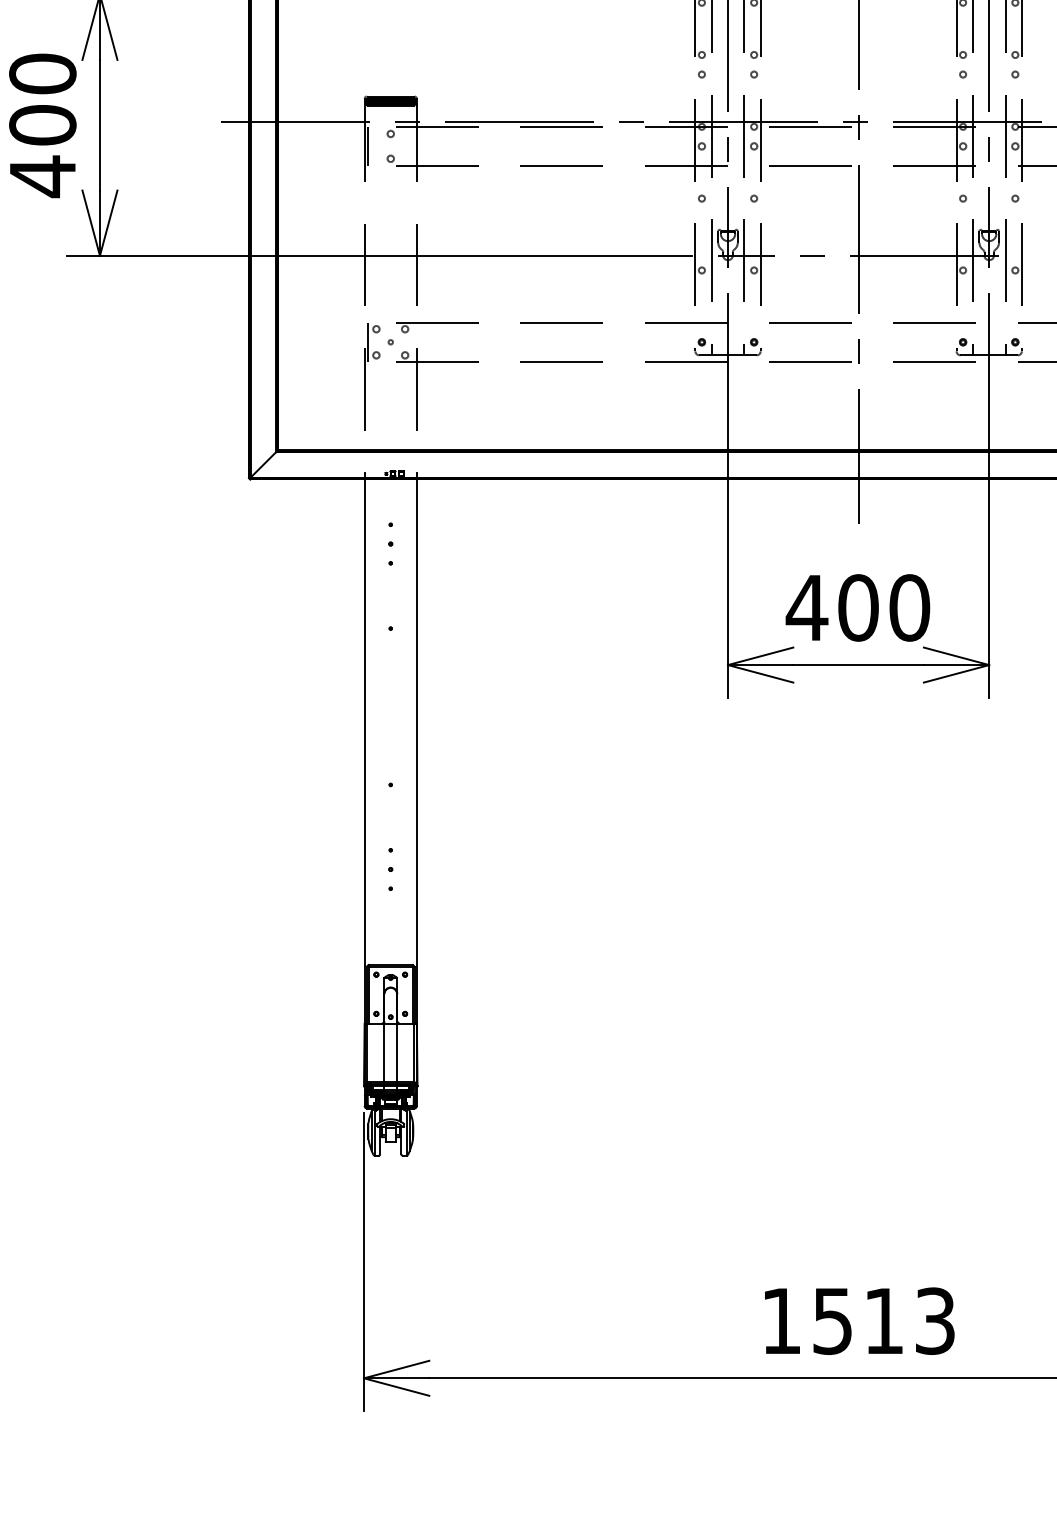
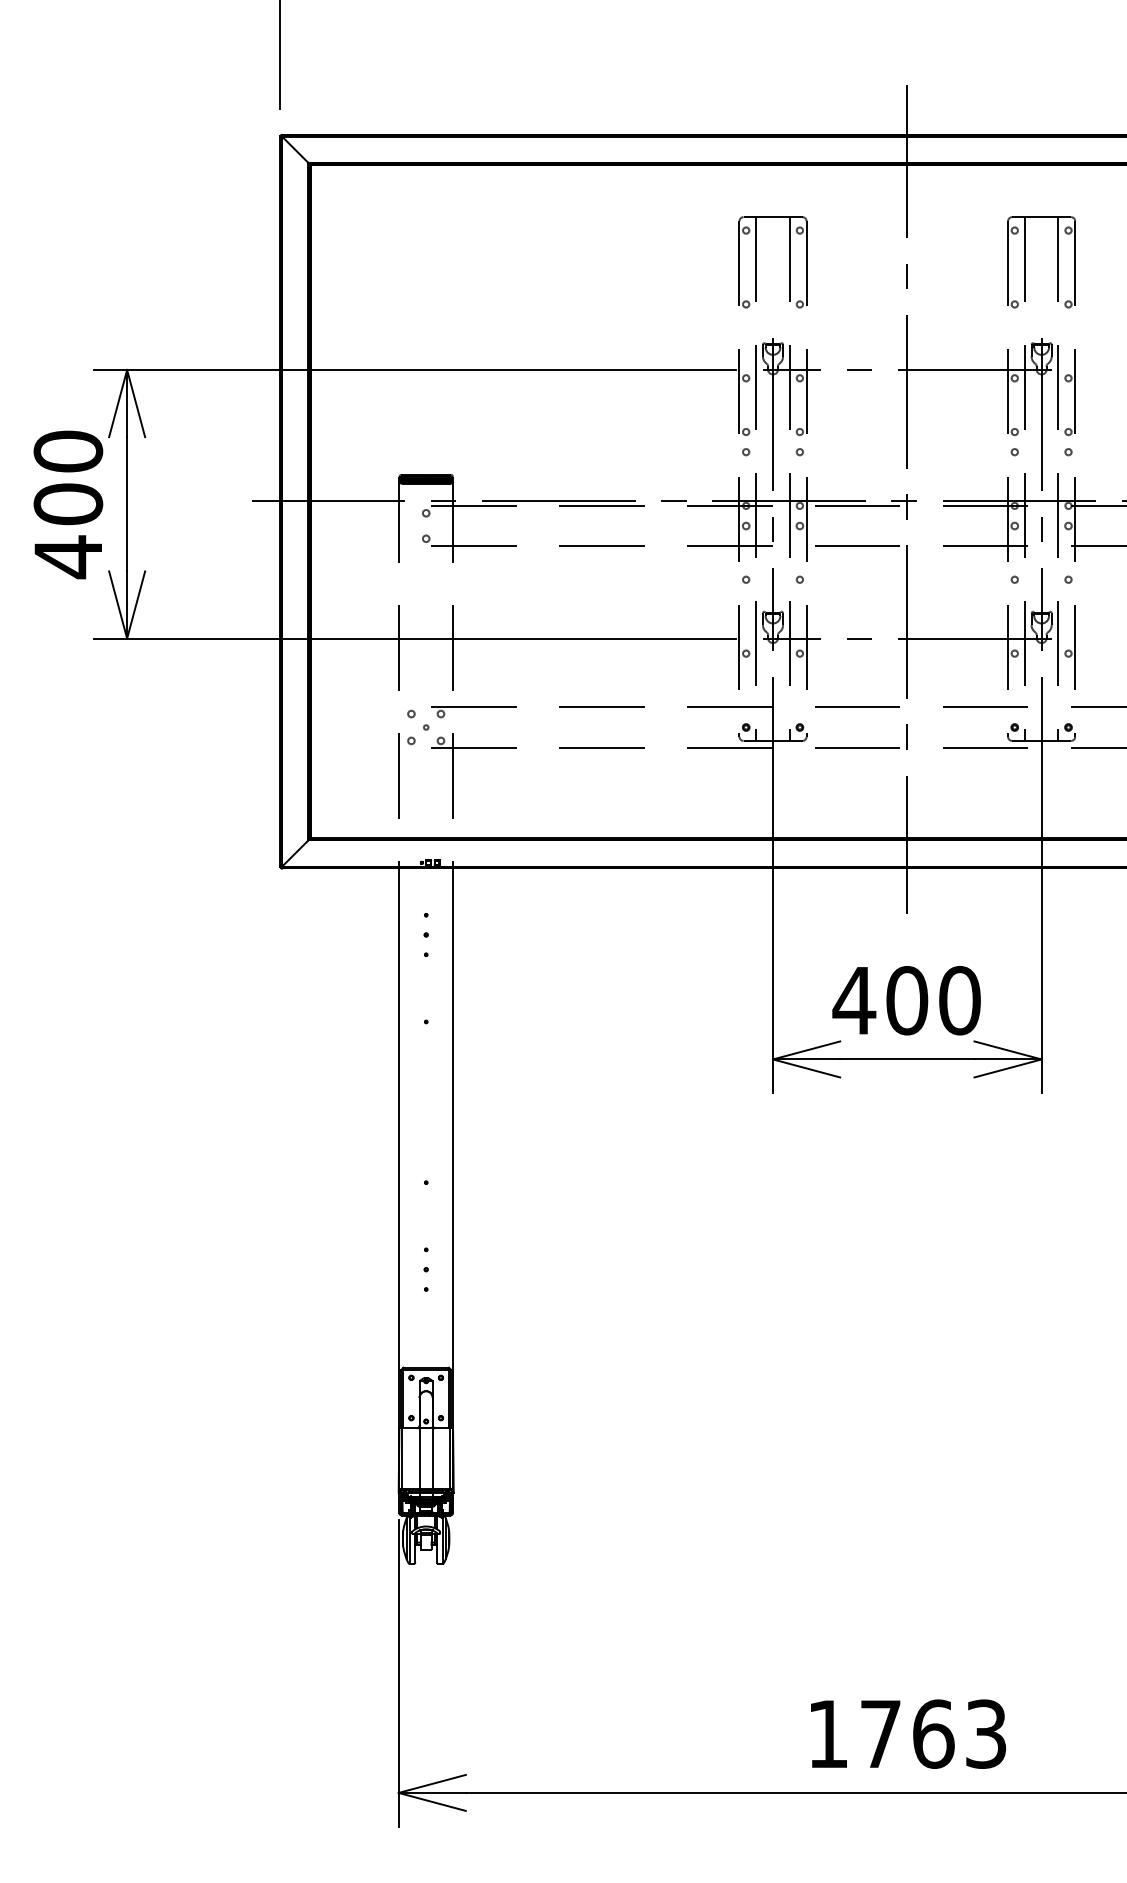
line: (367, 145) -> (402, 525), removed
line: (367, 342) -> (402, 727), removed
text: (858, 1320) -> (907, 1733), 1513 -> 1763

